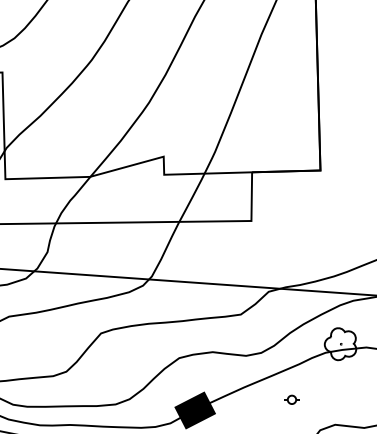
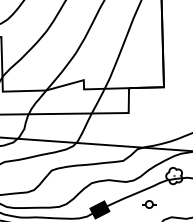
part: (292, 399) -> (149, 204), size x1.67

